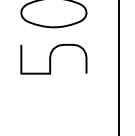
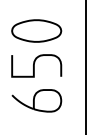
part: (53, 105) -> (36, 100), added

